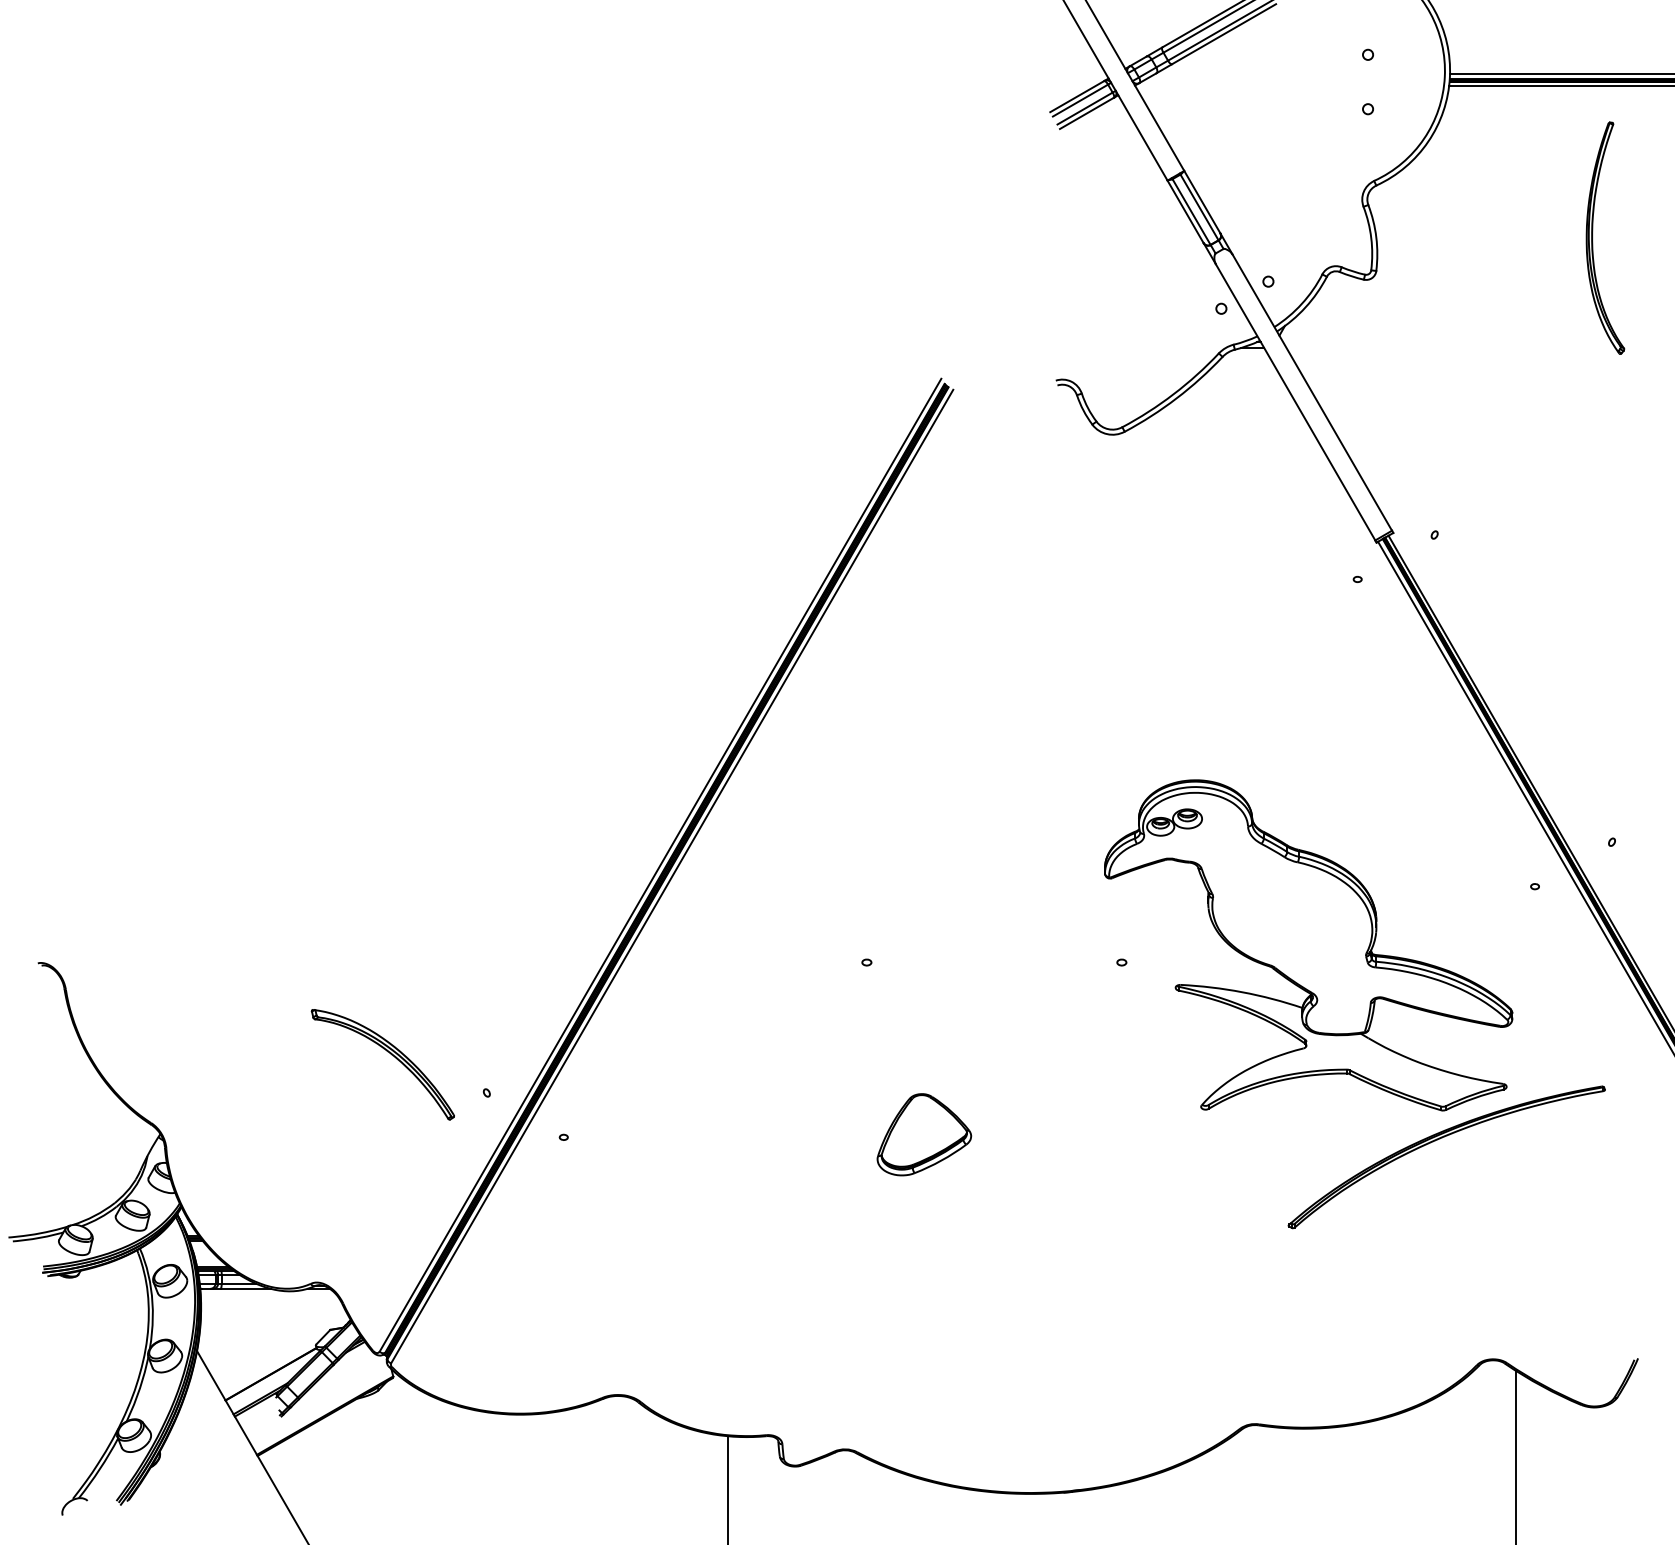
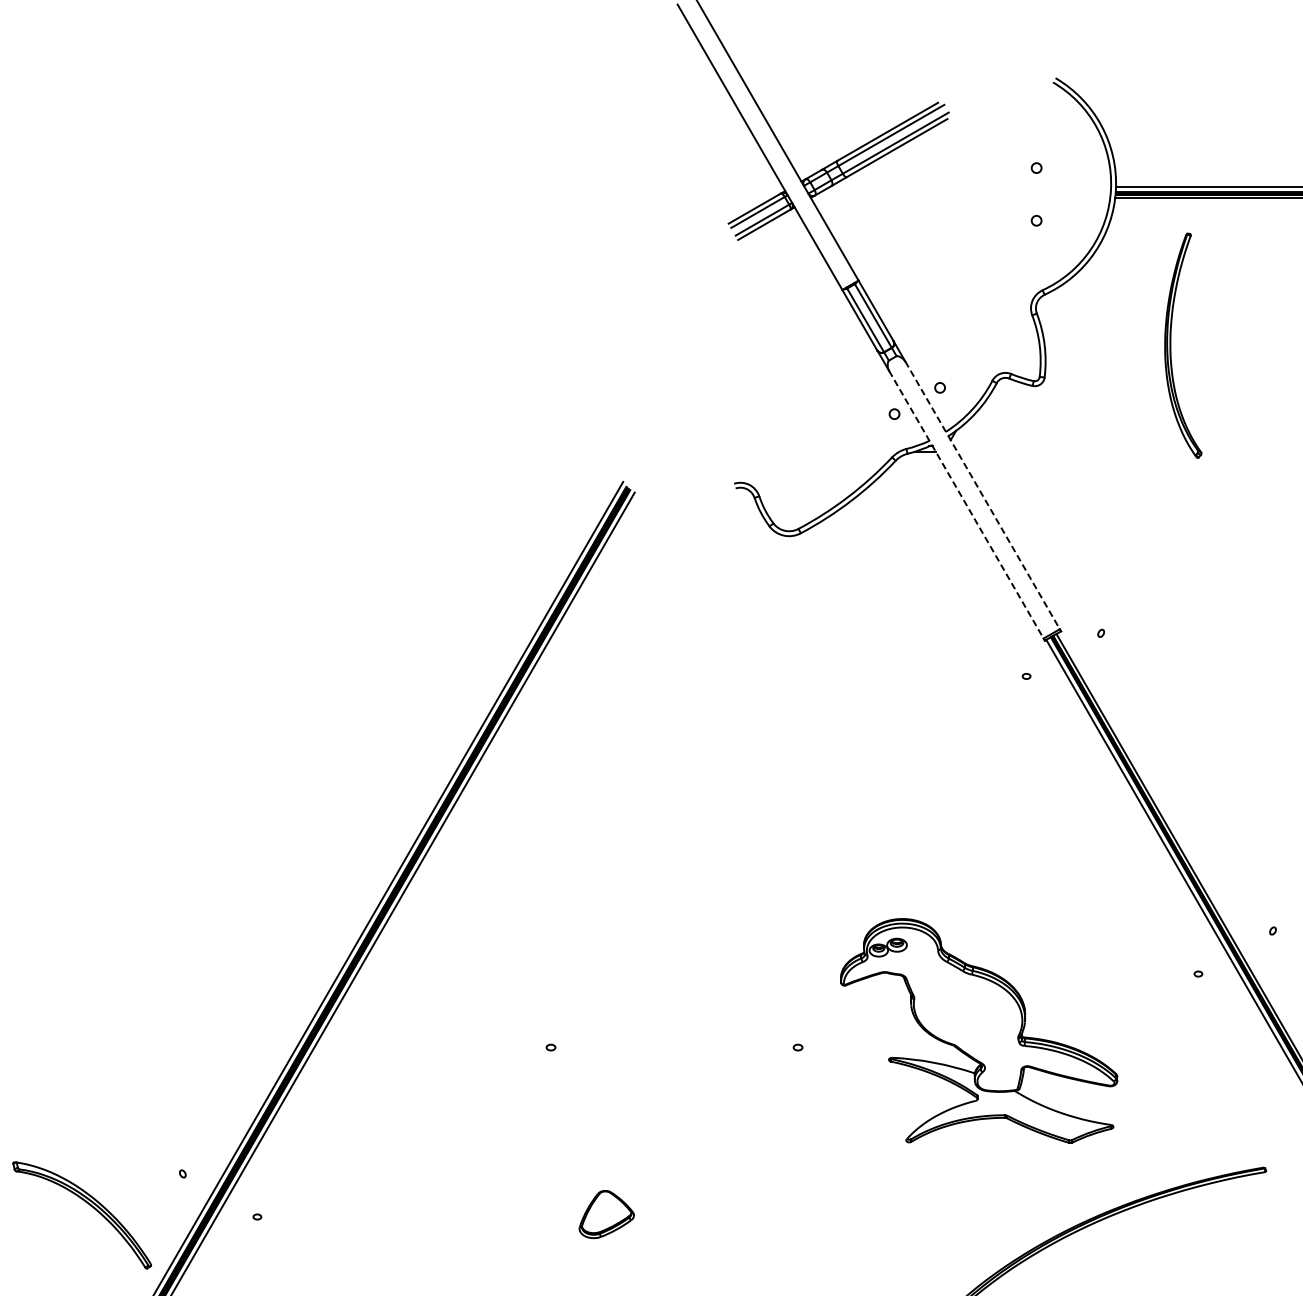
part: (1593, 241) -> (1171, 348), moved
line: (1312, 392) -> (982, 495), solid -> dashed
line: (1295, 402) -> (966, 504), solid -> dashed
part: (1308, 945) -> (978, 1031), size x0.7
part: (391, 1055) -> (90, 1206), moved
part: (924, 1134) -> (606, 1214), size x0.6

